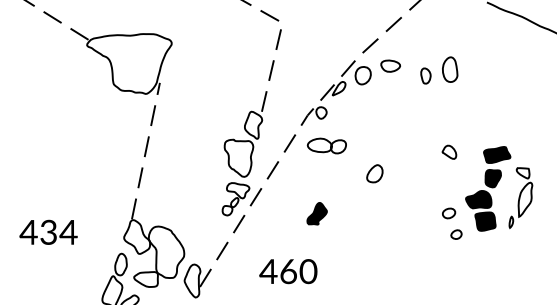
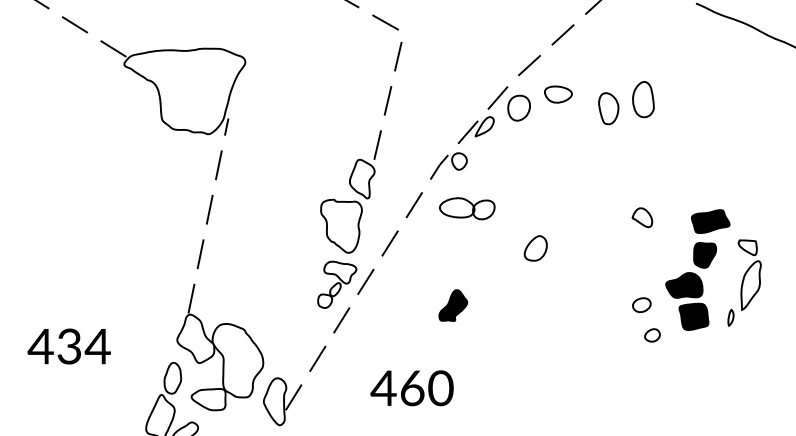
part: (425, 75) -> (608, 107), size x1.43
text: (48, 231) -> (69, 345), moved

